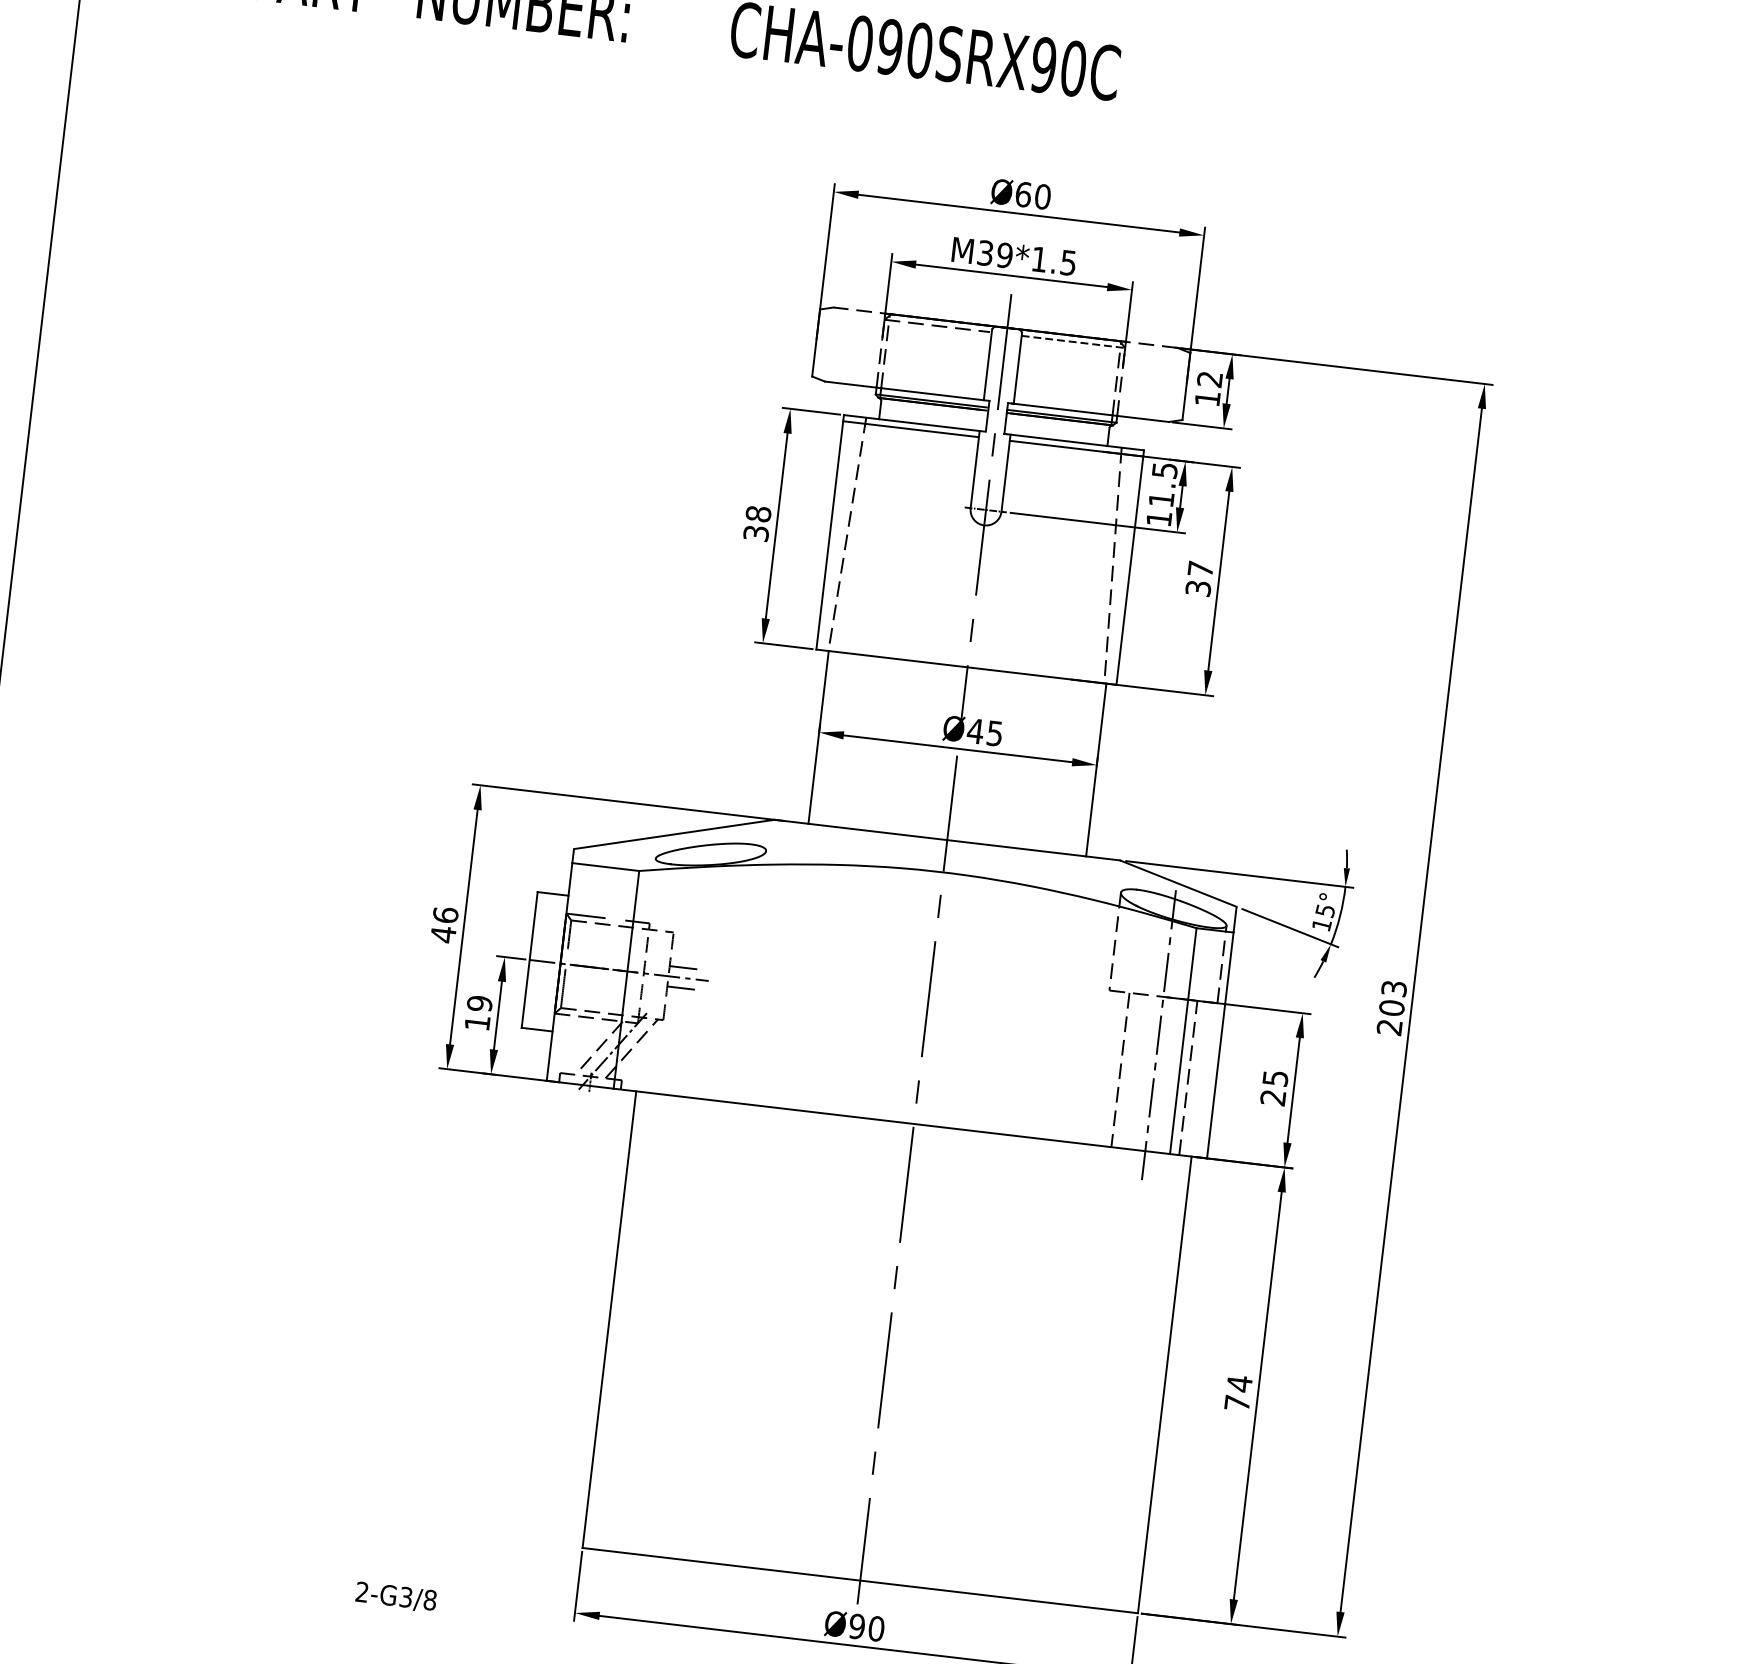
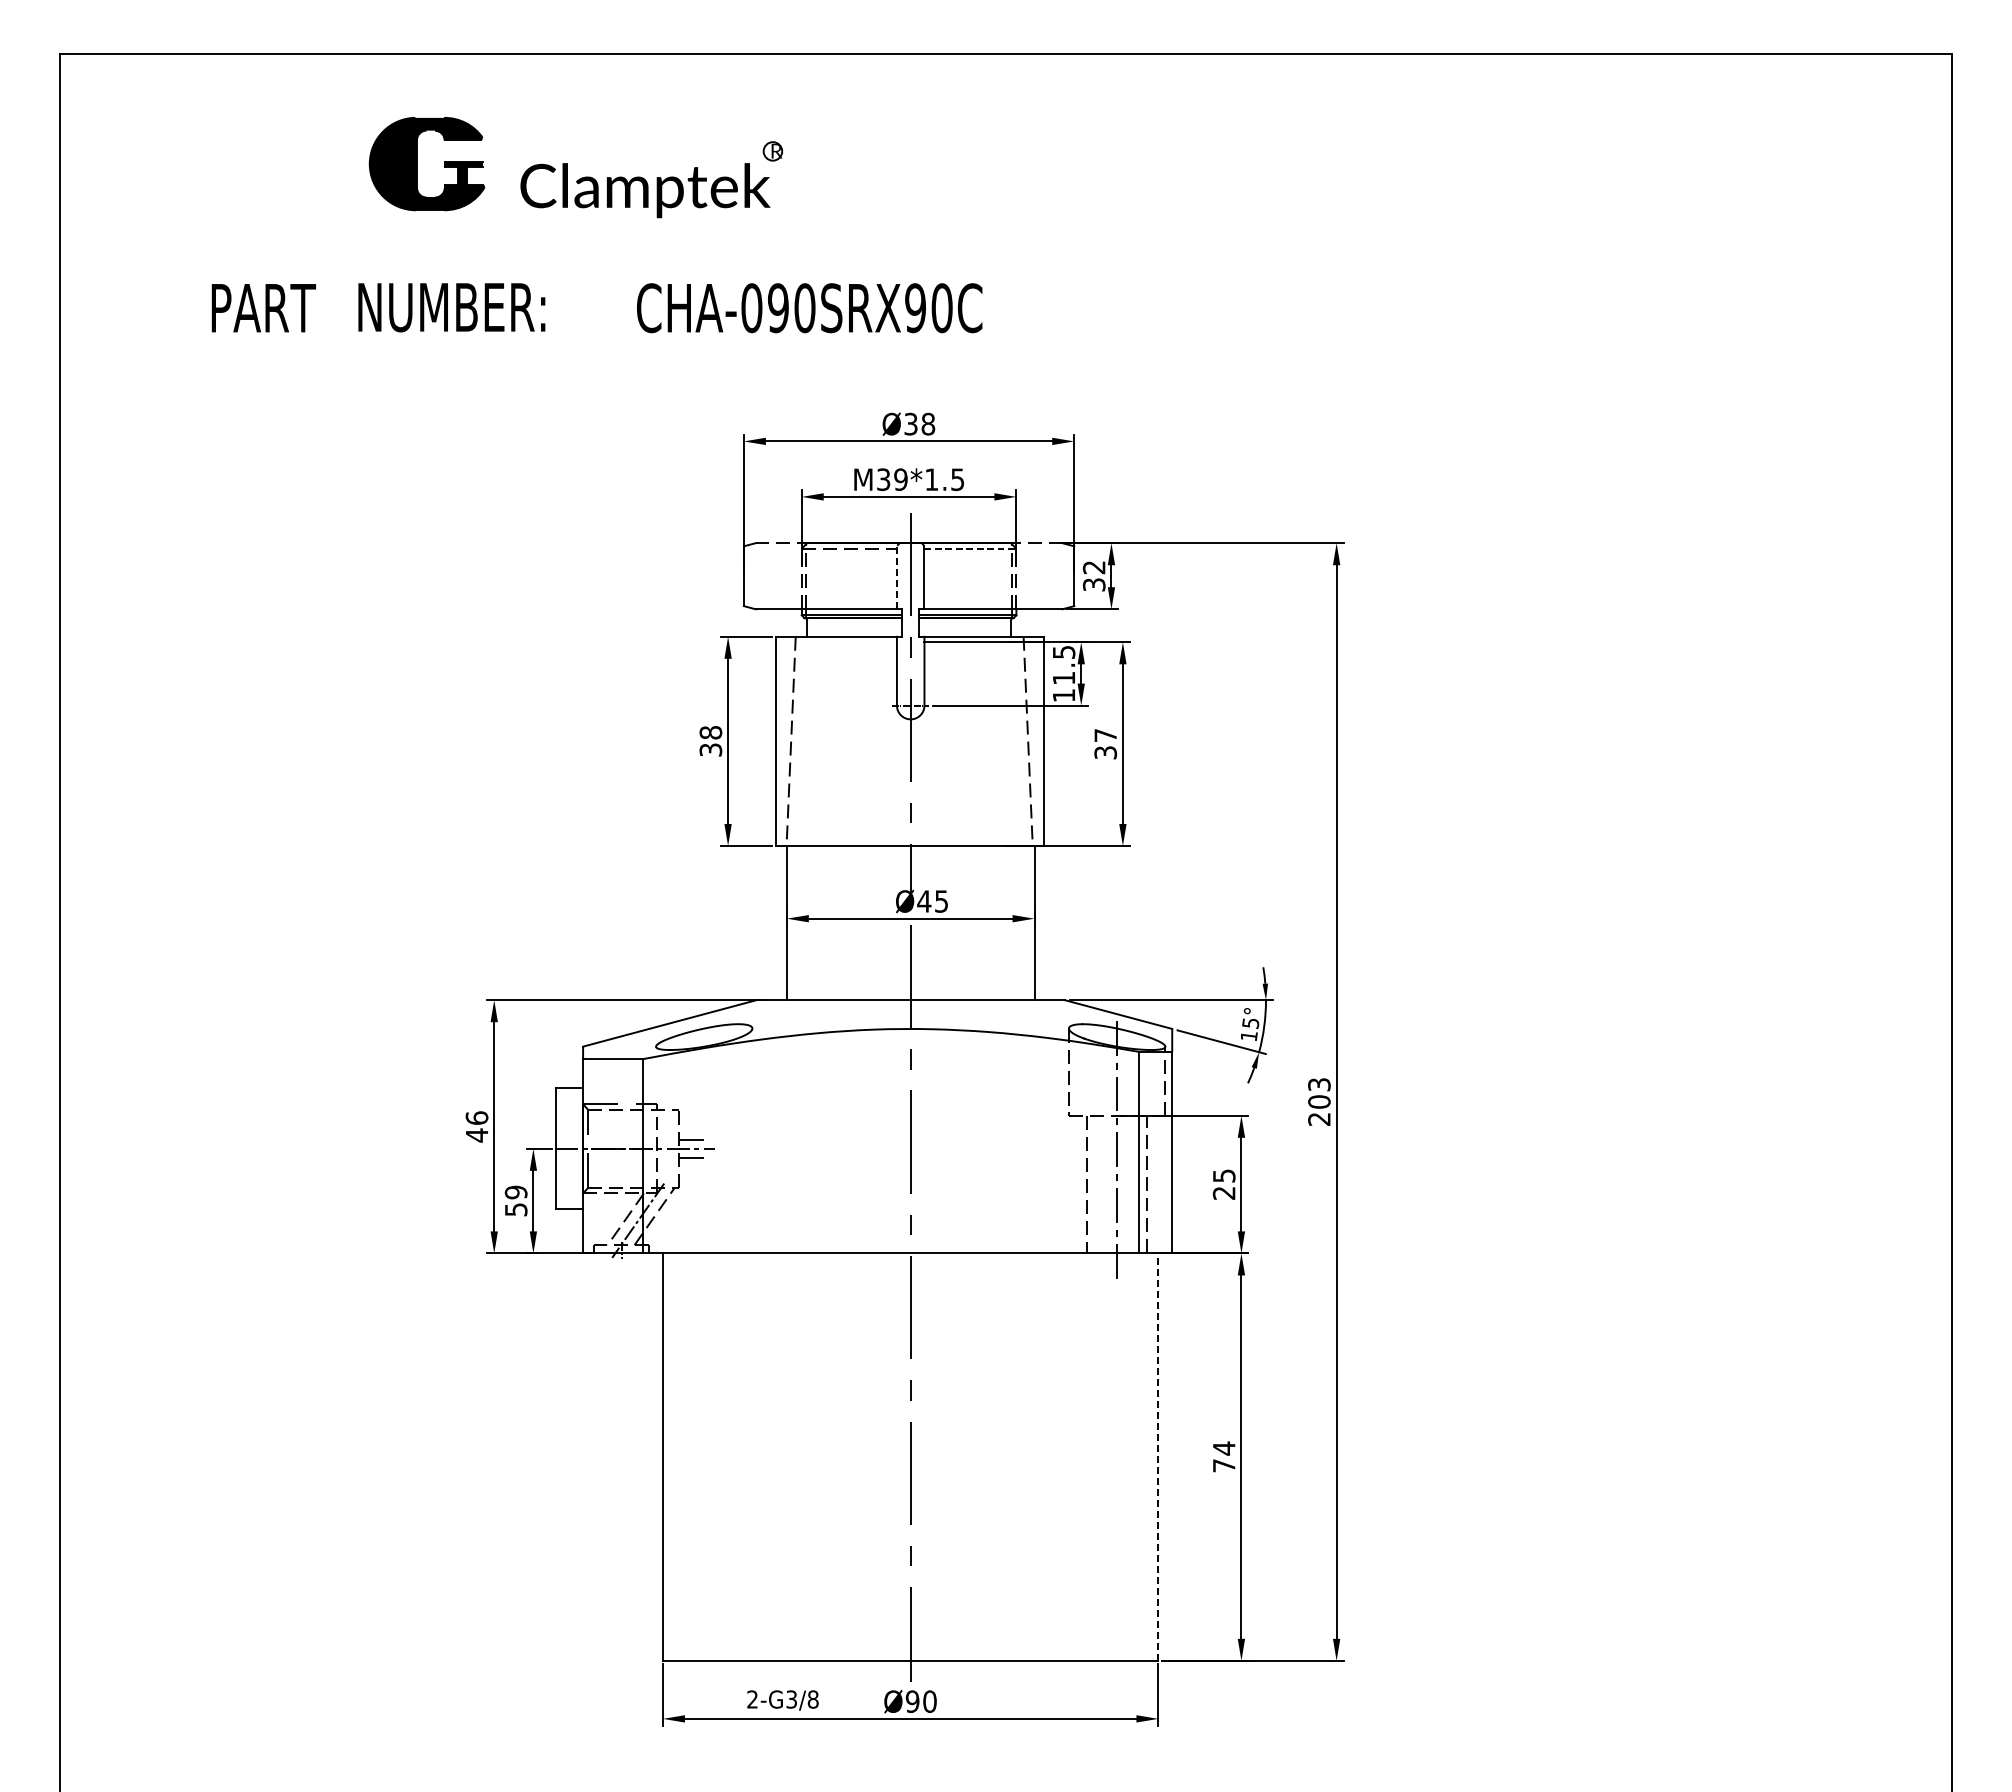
text: (1033, 194) -> (919, 423), Ø60 -> Ø38
line: (988, 364) -> (897, 577), solid -> dashed
text: (1206, 398) -> (1093, 584), 12 -> 32
line: (910, 429) -> (835, 642), removed
text: (477, 1022) -> (516, 1209), 19 -> 59
line: (1164, 1385) -> (1158, 1457), solid -> dashed
text: (395, 1597) -> (782, 1700), moved

